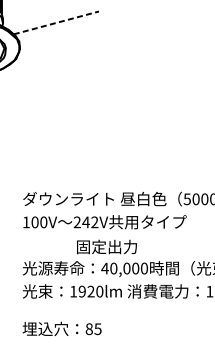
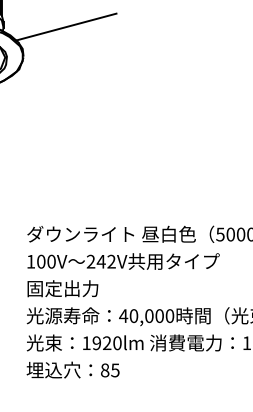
line: (56, 23) -> (66, 27), dashed -> solid
text: (106, 246) -> (62, 288), moved
text: (61, 328) -> (72, 369), moved

